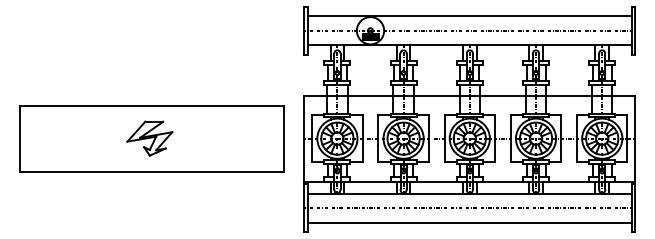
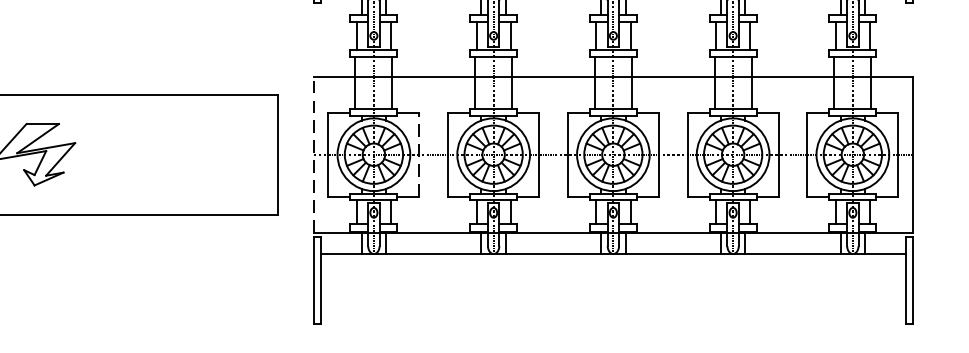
line: (304, 138) -> (314, 154), solid -> dashed
line: (362, 138) -> (419, 154), solid -> dashed
line: (469, 208) -> (612, 281), removed
line: (469, 222) -> (612, 306), removed

